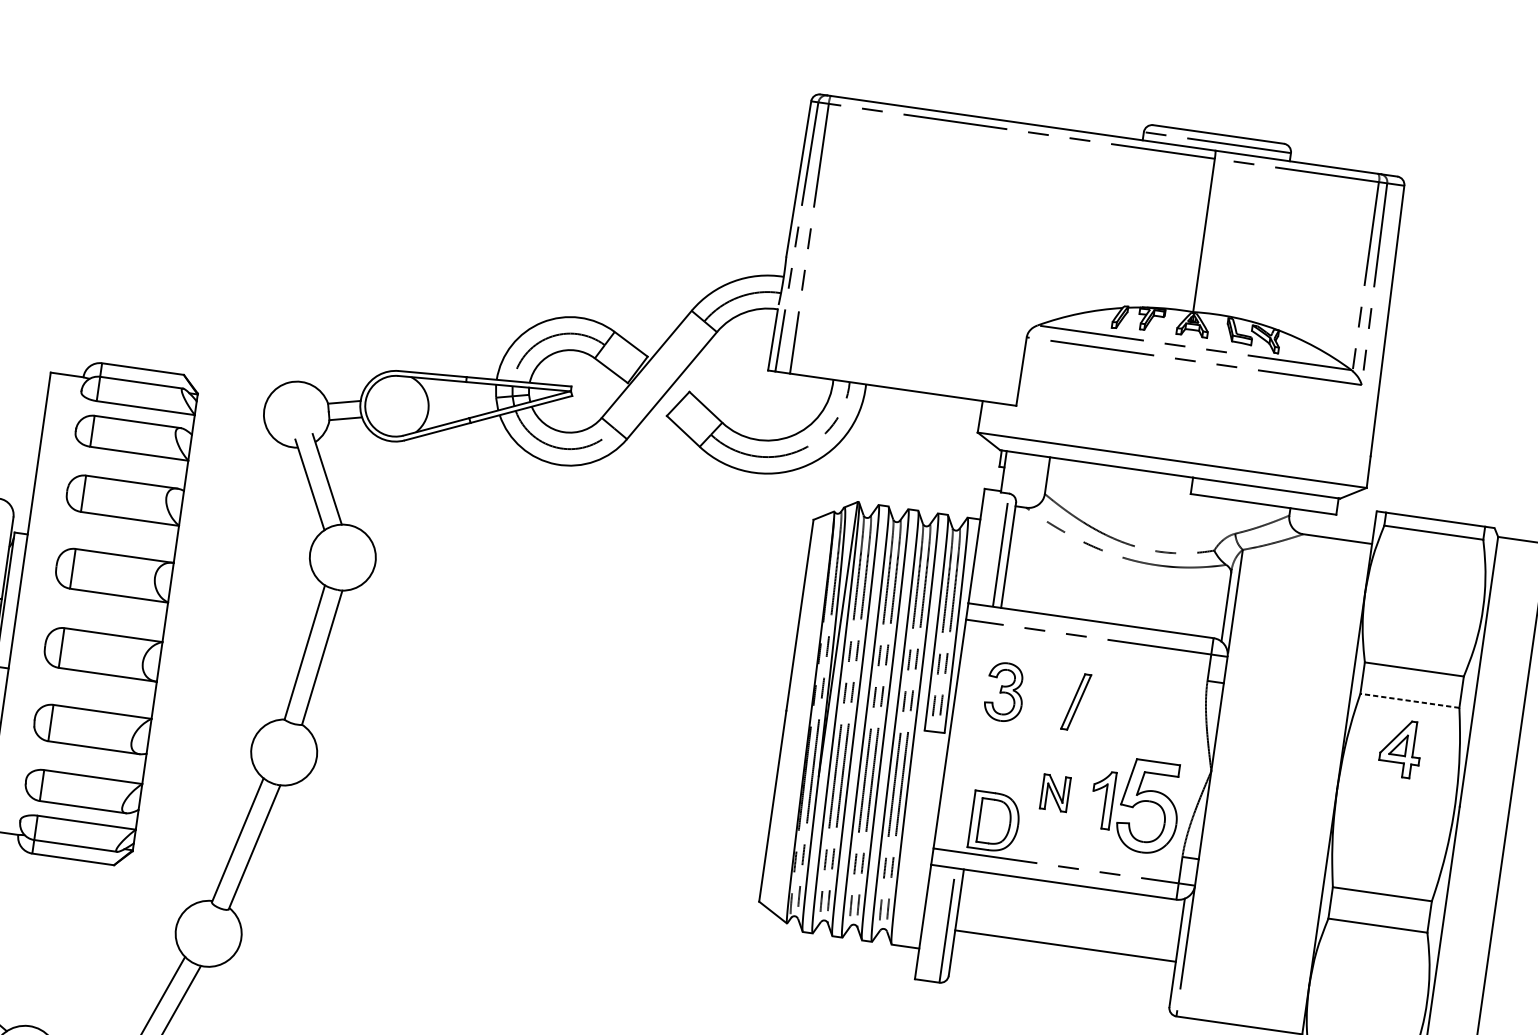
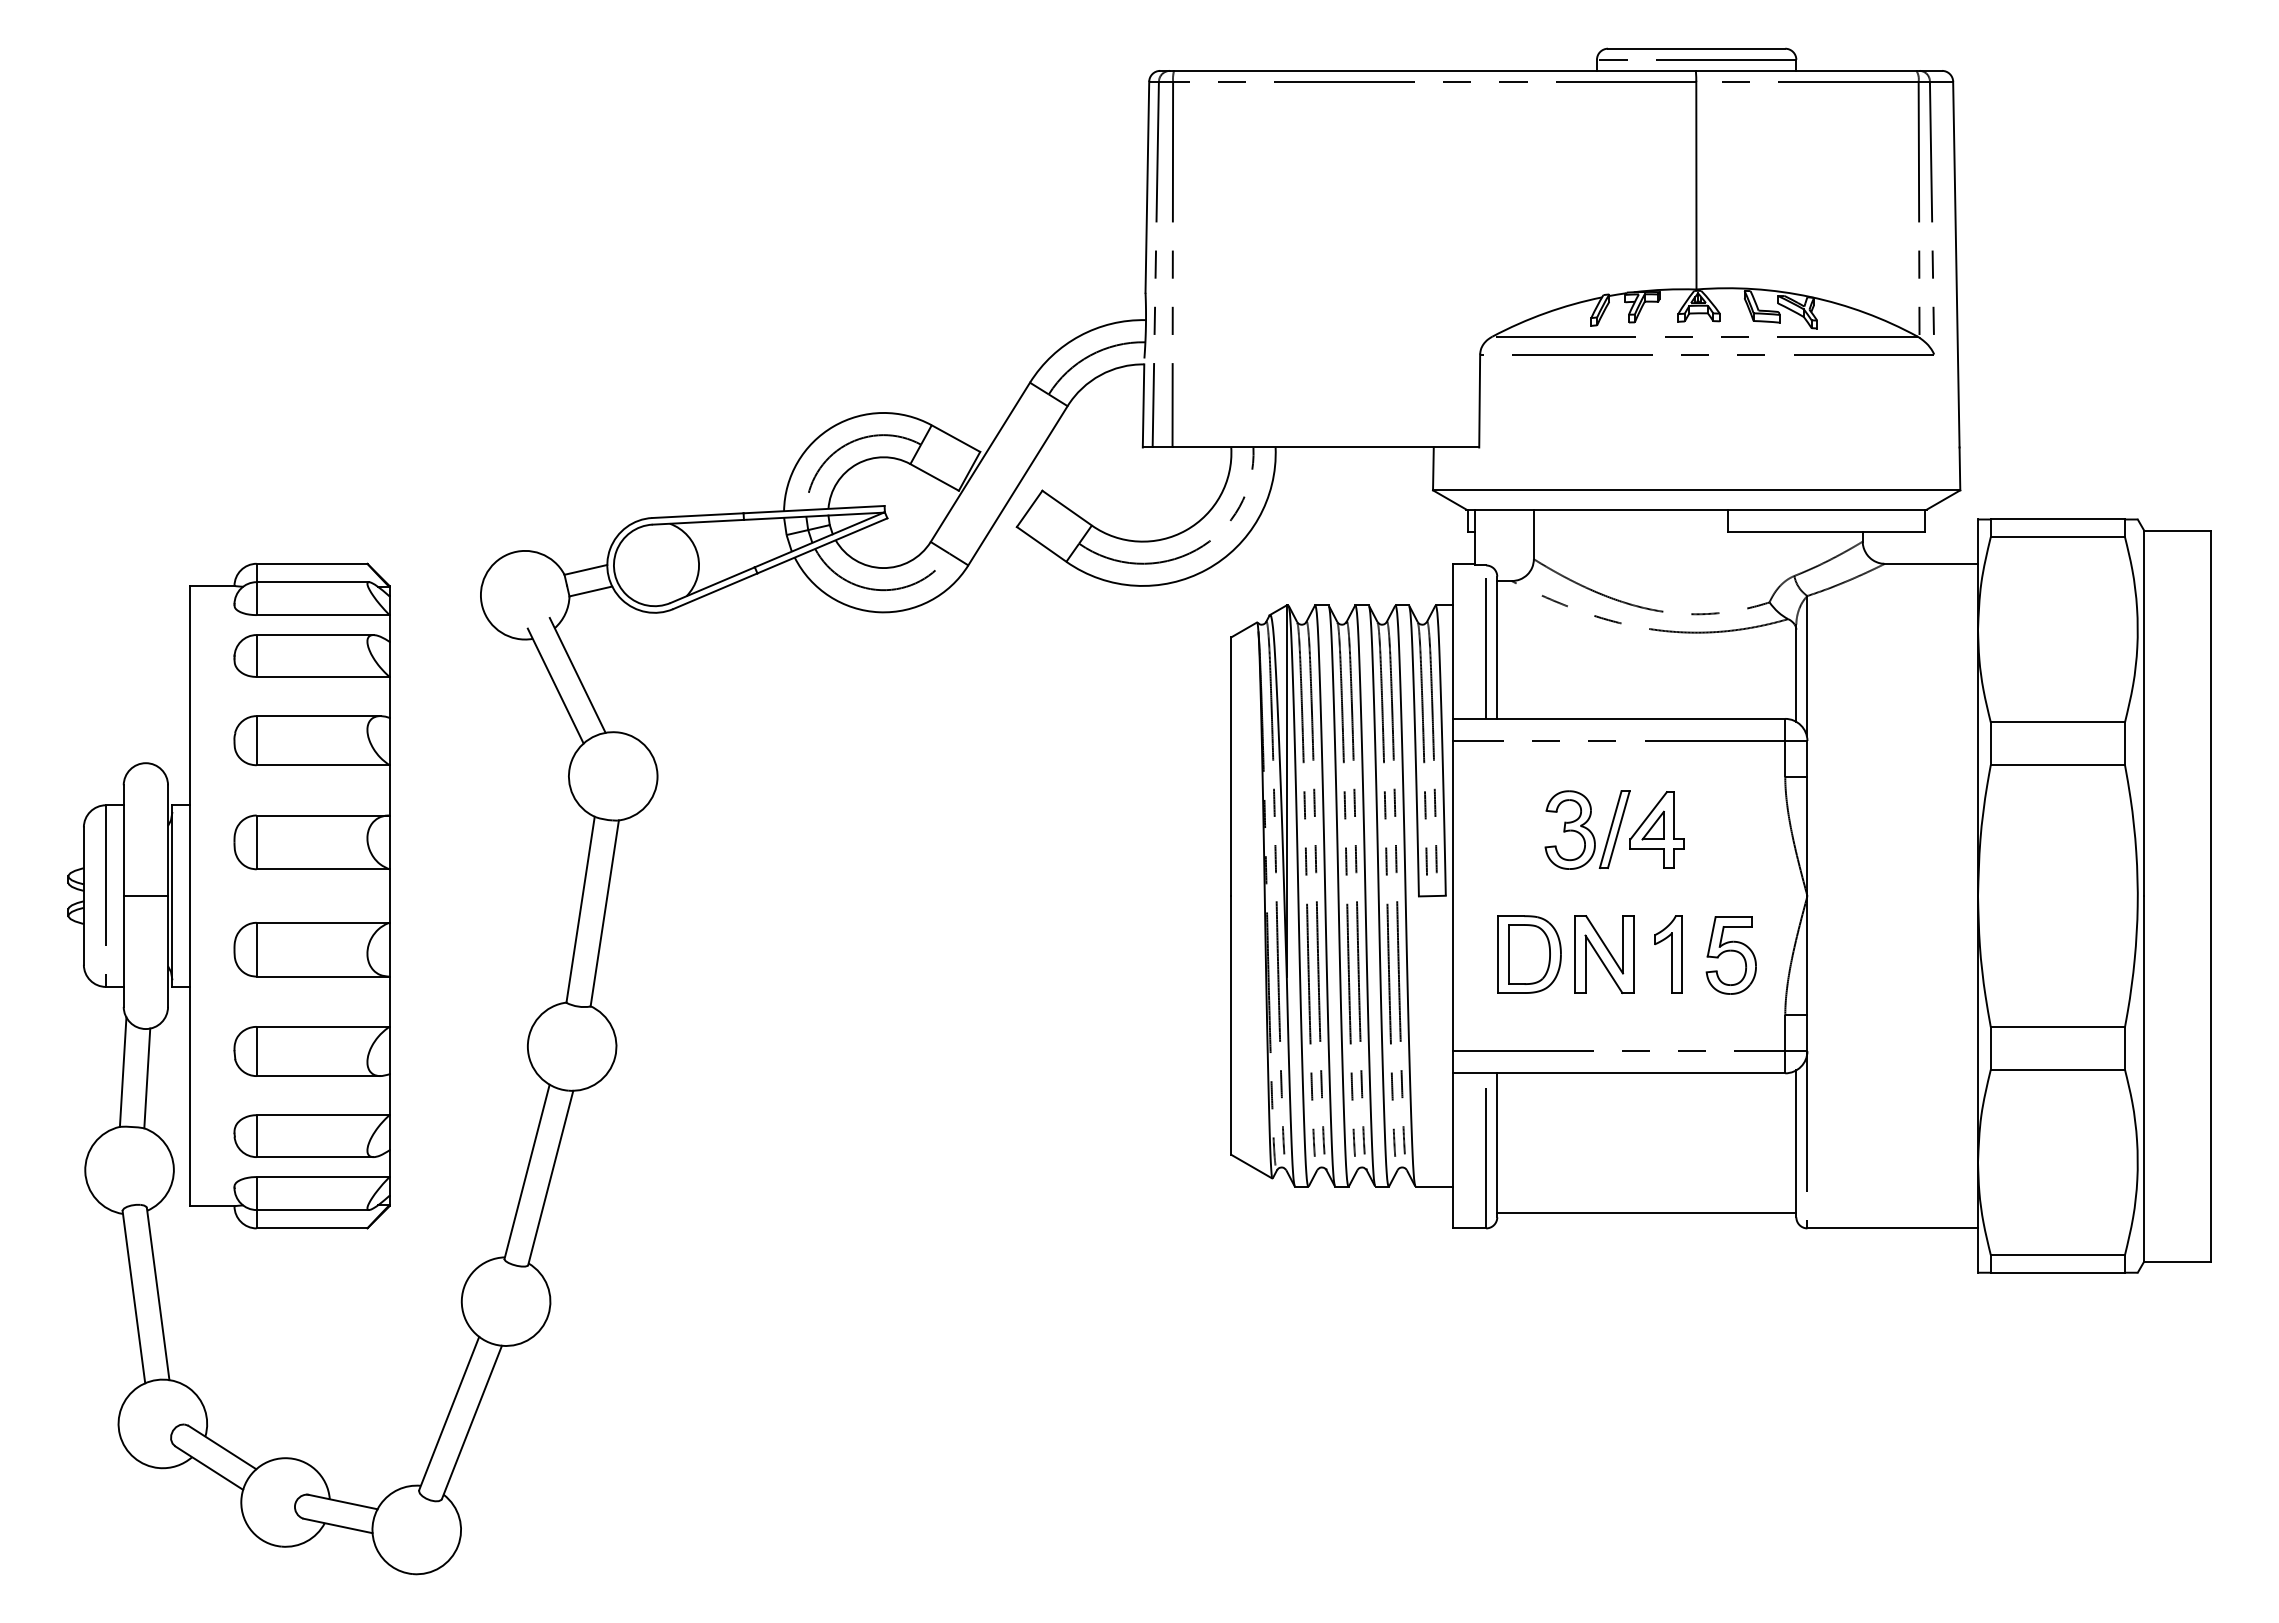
part: (1004, 691) -> (1569, 829), moved
line: (1409, 701) -> (2057, 765), dashed -> solid
part: (1400, 748) -> (1656, 829), moved
part: (1055, 793) -> (1604, 954), size x1.67
part: (1148, 807) -> (1730, 955), size x0.62
part: (994, 822) -> (1529, 954), moved
line: (1065, 945) -> (1646, 1212), moved

